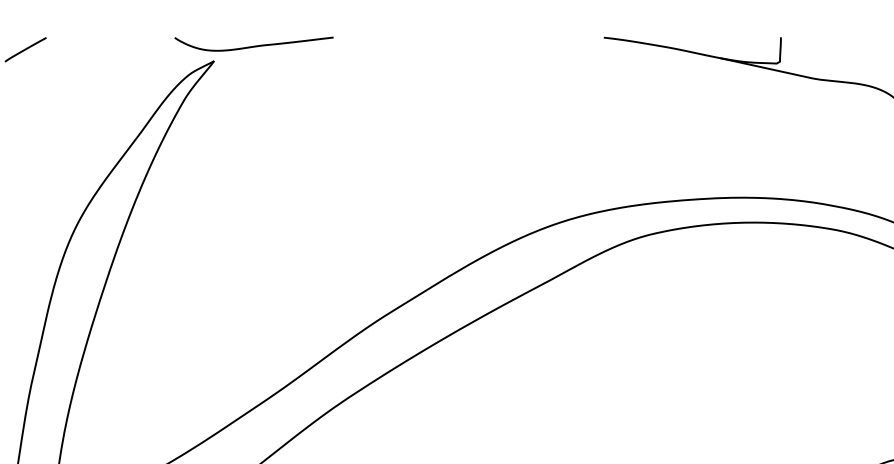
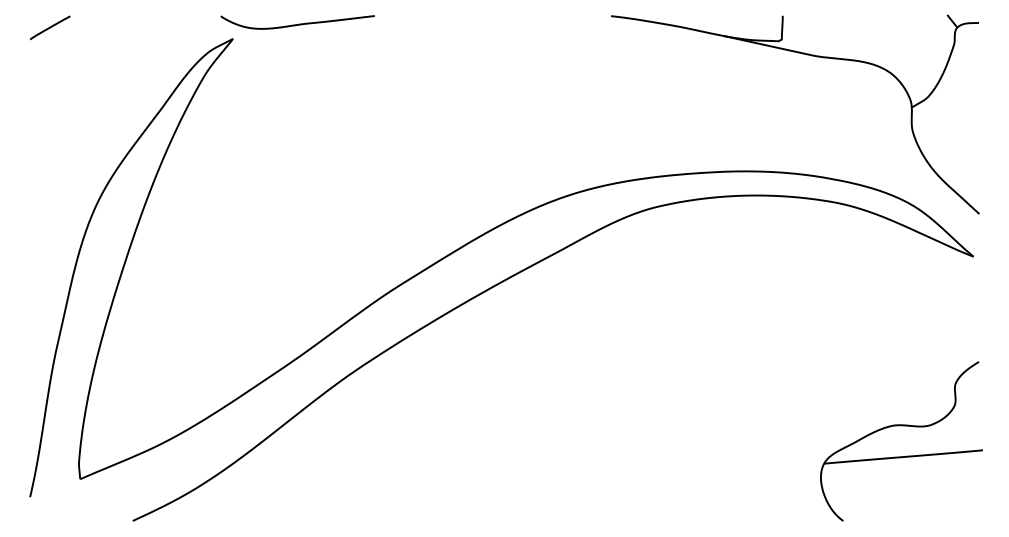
curve: (254, 45) -> (298, 23), moved

